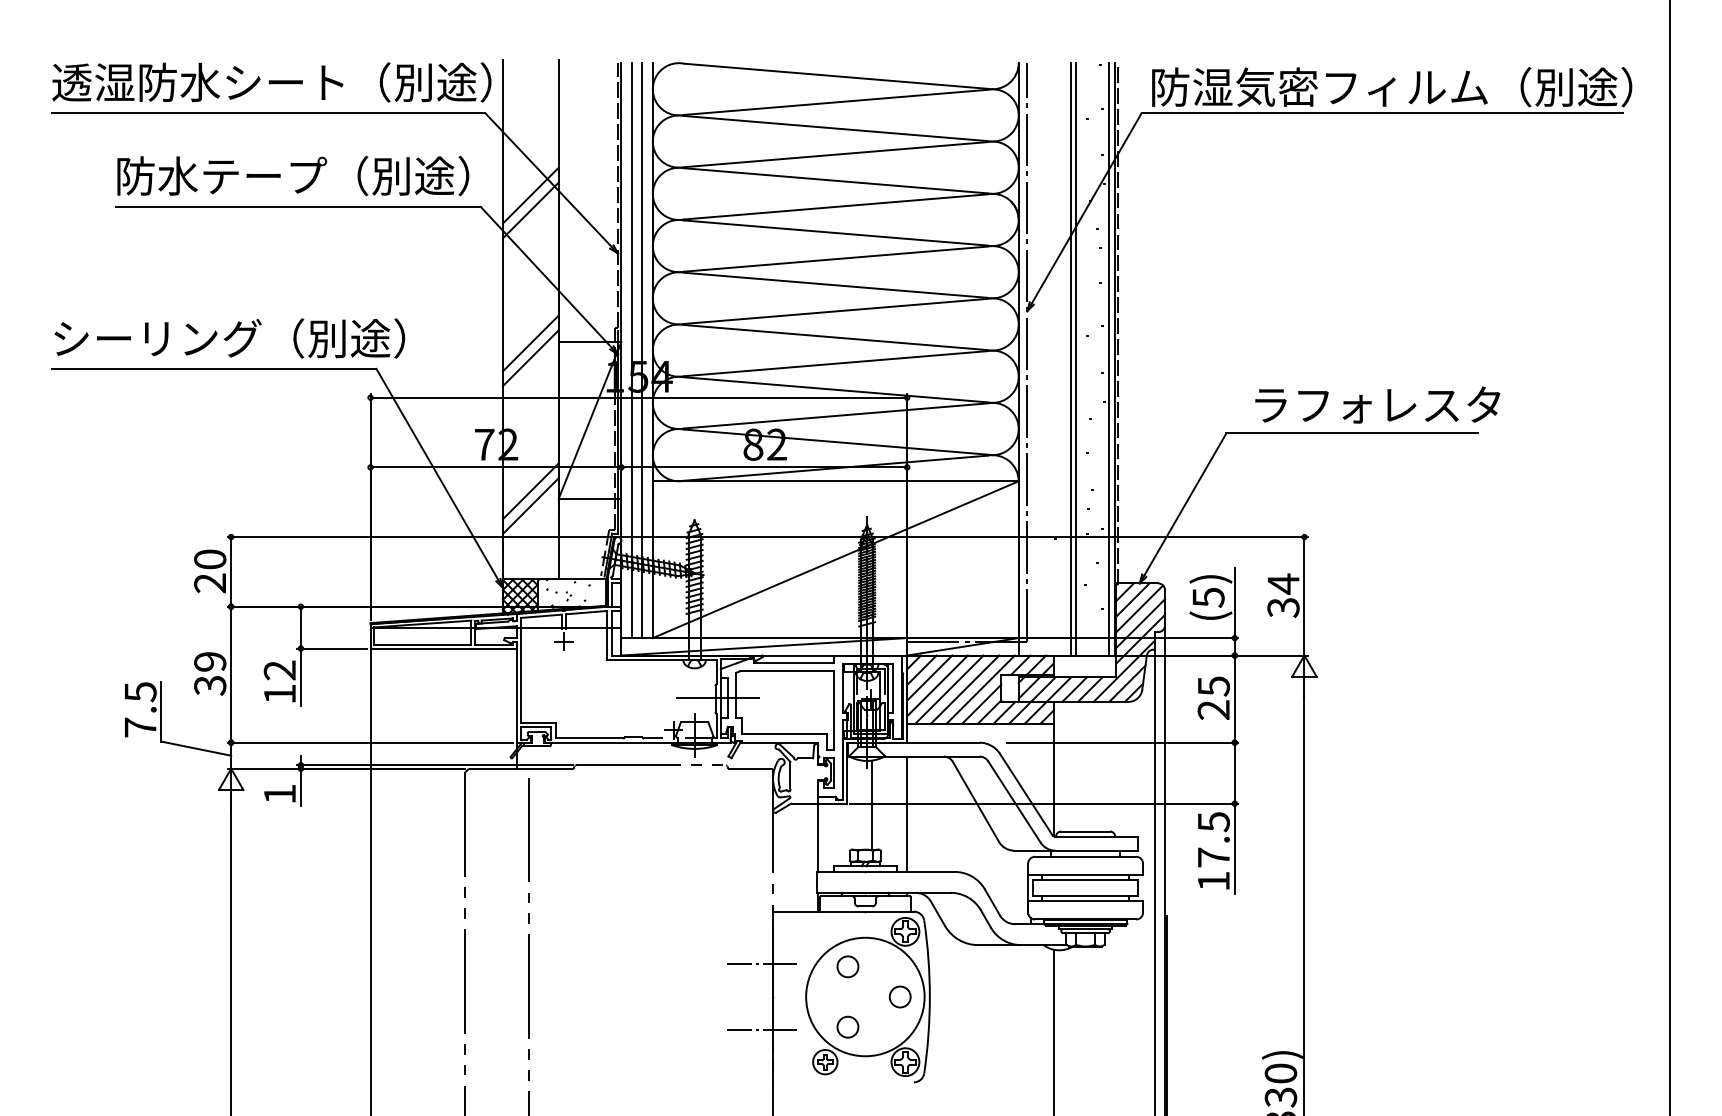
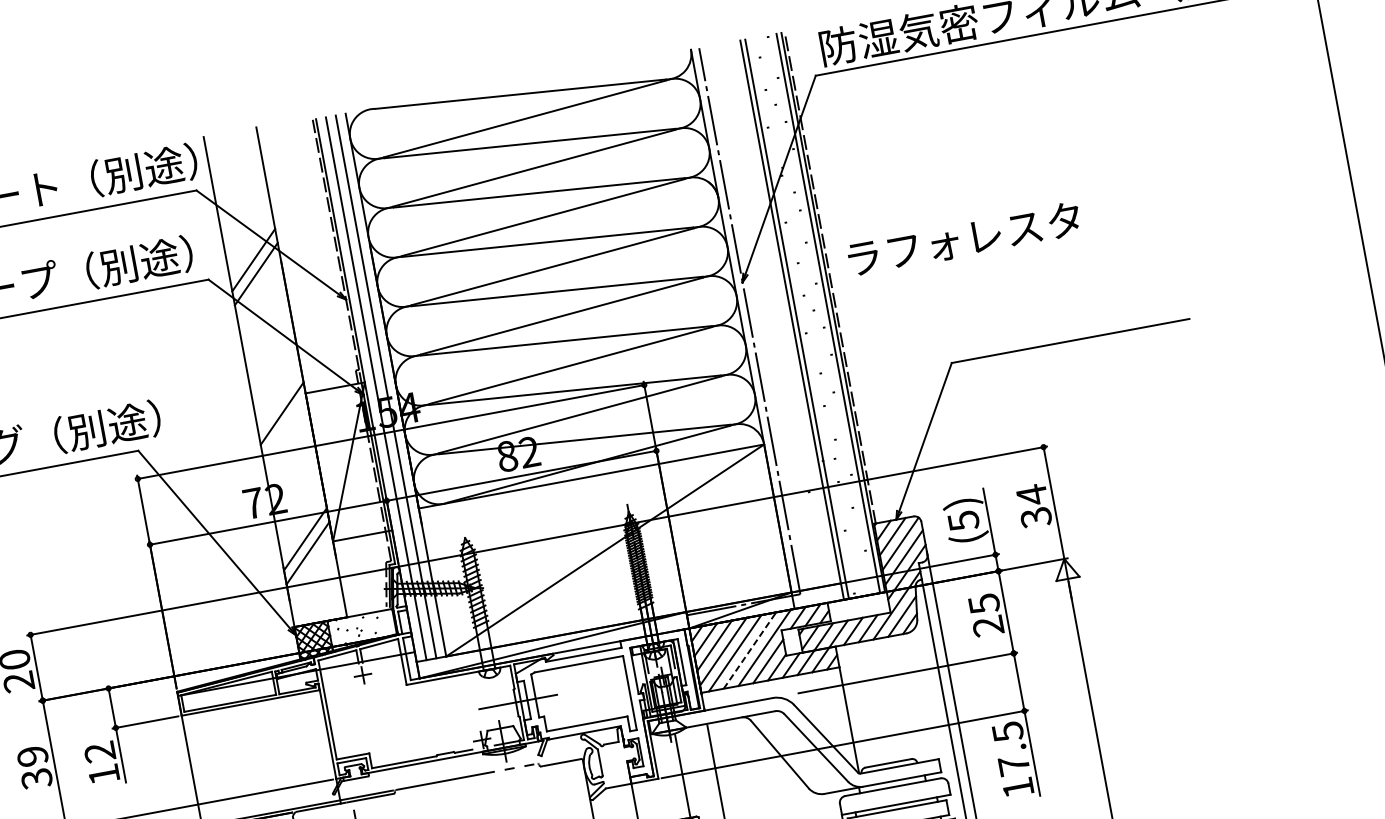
line: (530, 343) -> (279, 399), removed
text: (1377, 404) -> (964, 238), moved
line: (965, 689) -> (750, 650), solid -> dashed

